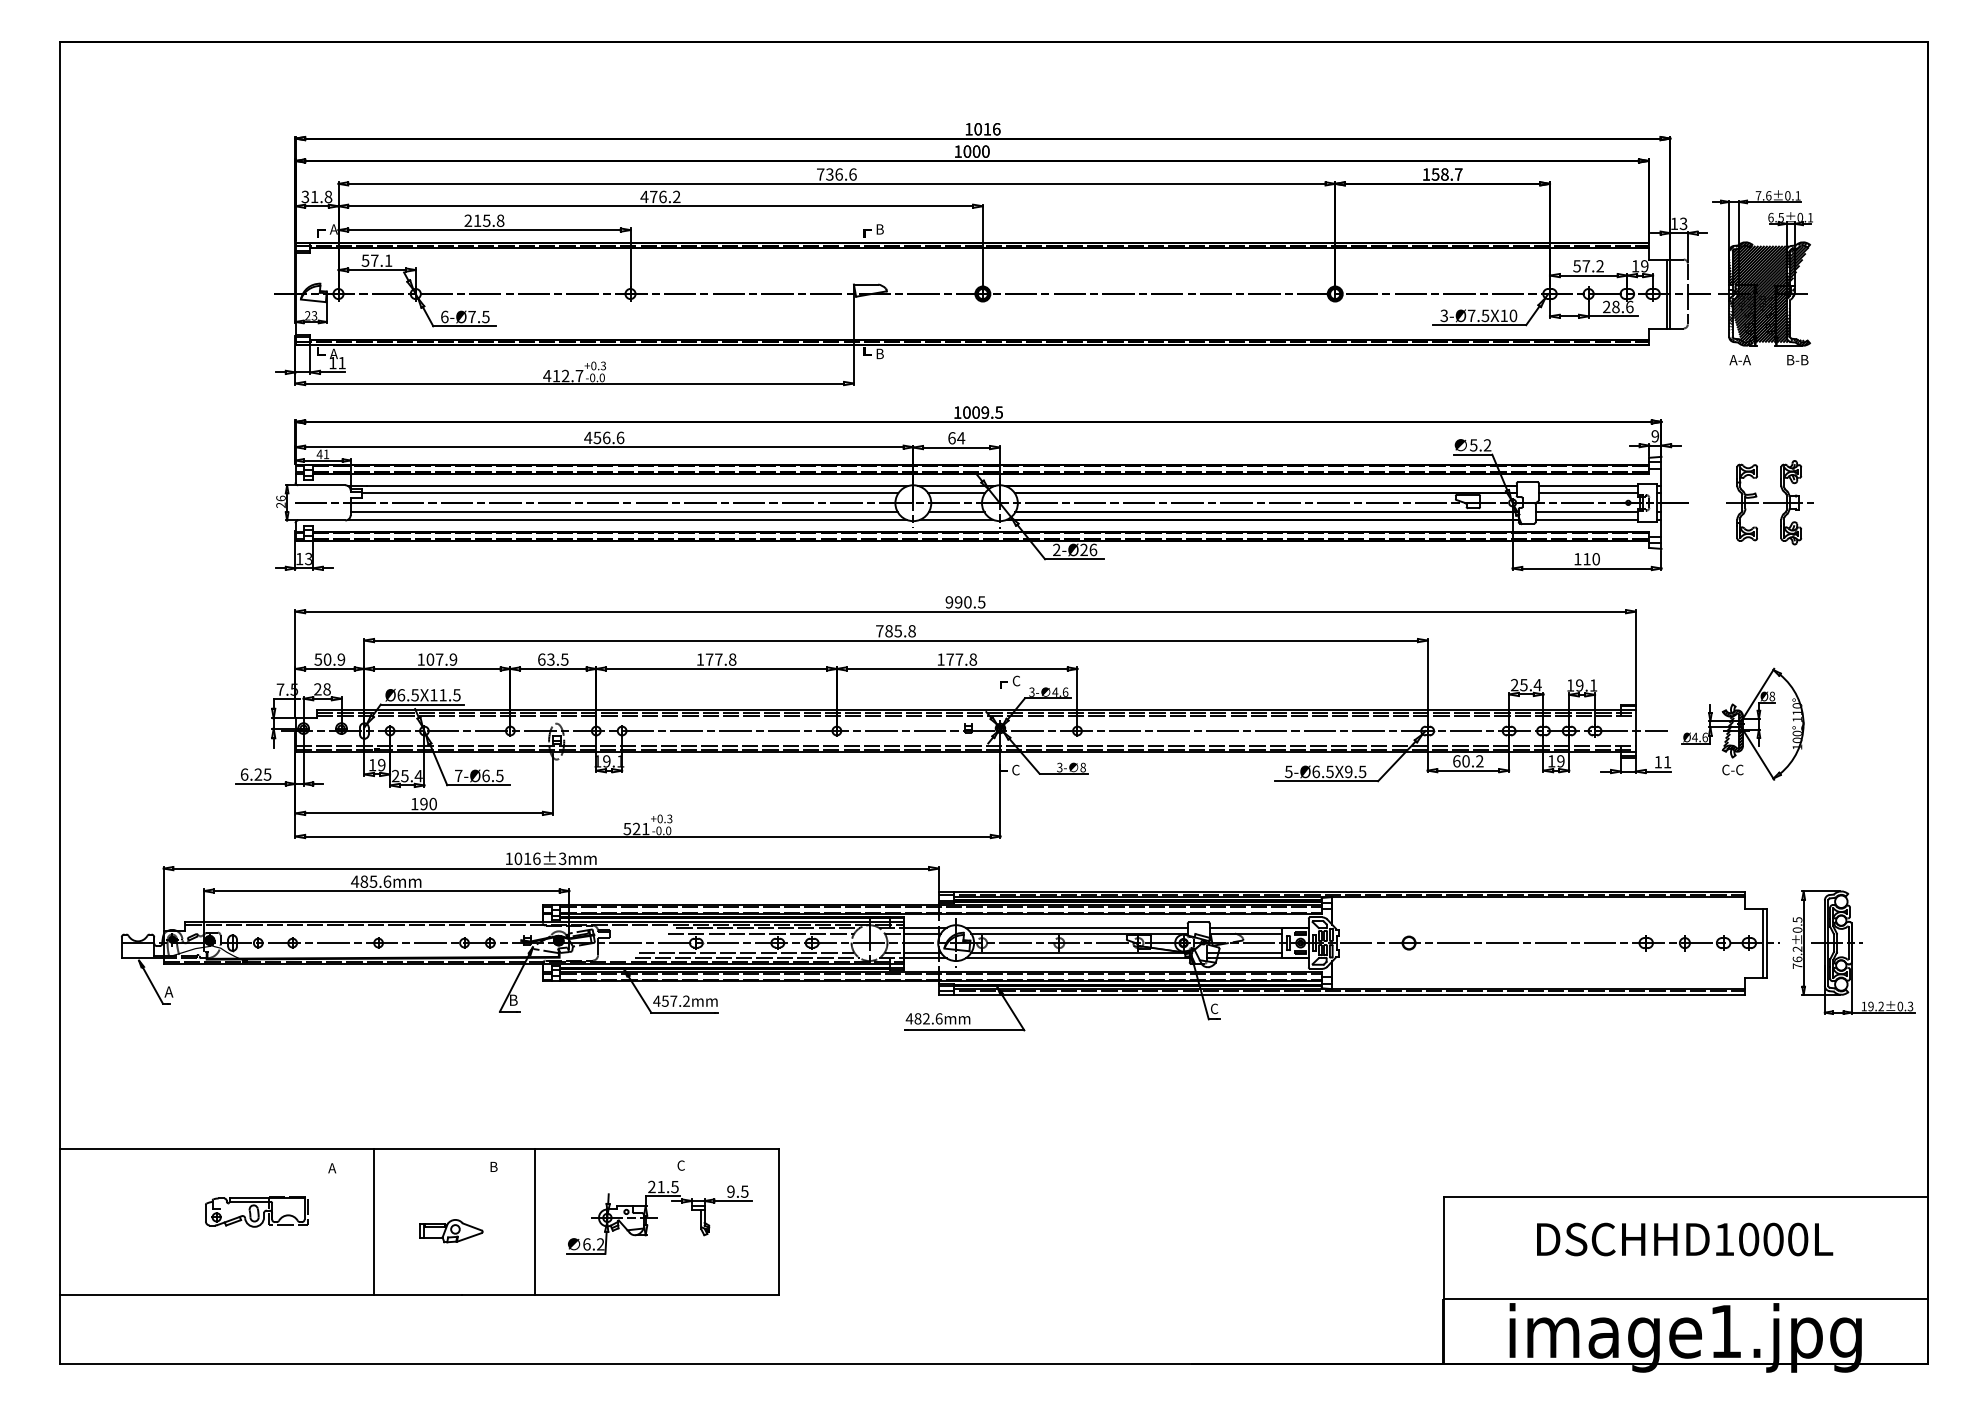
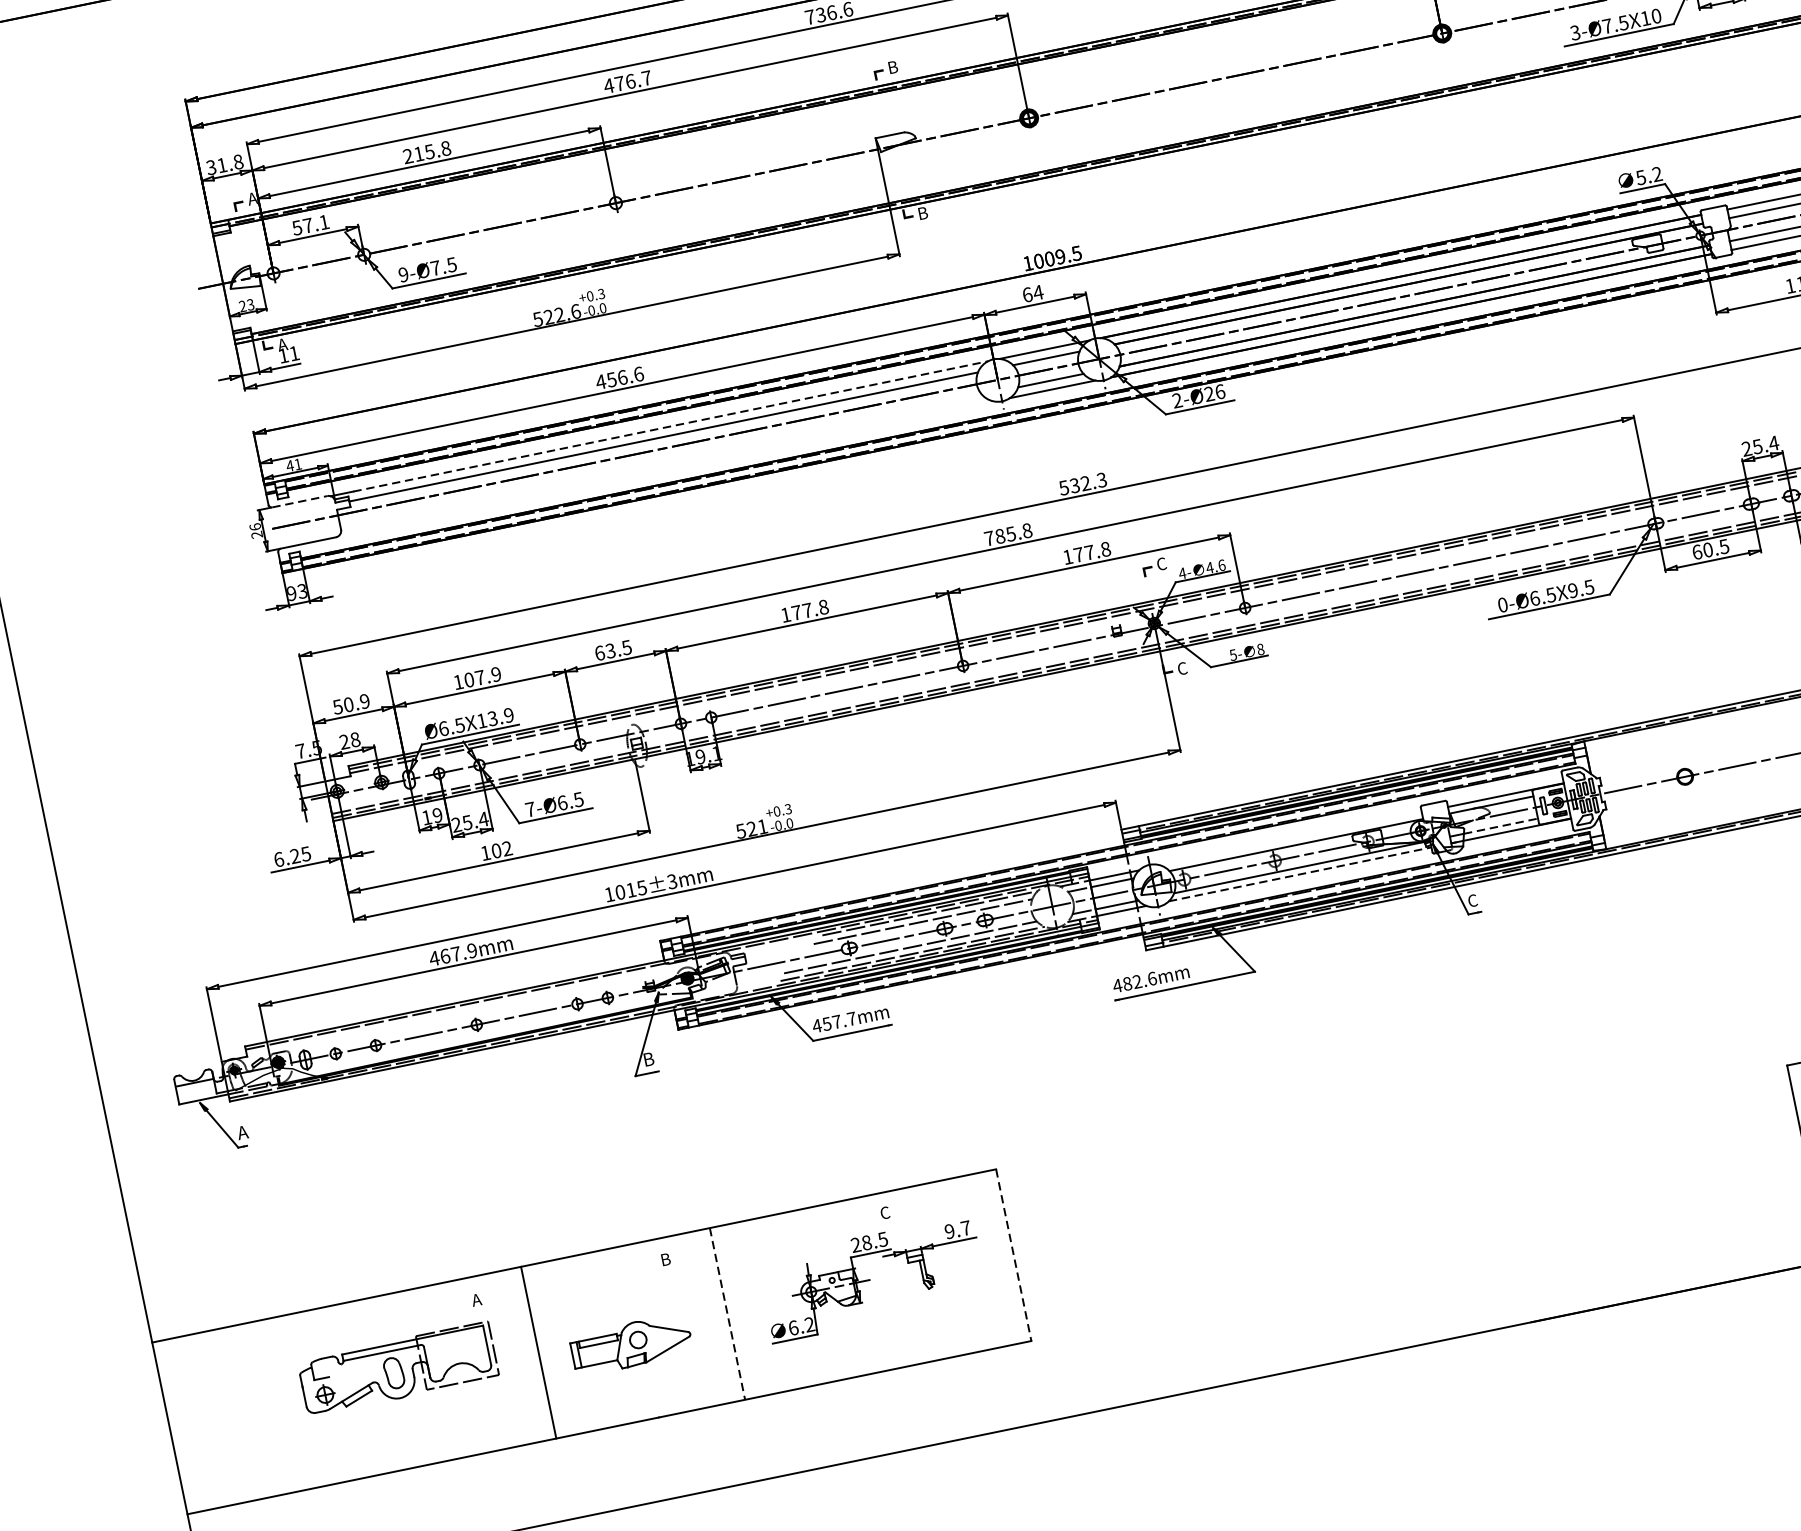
text: (676, 196) -> (646, 77), 476.2 -> 476.7
text: (444, 316) -> (403, 274), 6-Ø7.5 -> 9-Ø7.5
text: (563, 375) -> (556, 314), 412.7 -> 522.6
line: (321, 485) -> (299, 502), solid -> dashed
line: (637, 485) -> (670, 425), solid -> dashed
line: (623, 512) -> (660, 461), removed
line: (626, 519) -> (665, 468), removed
text: (299, 558) -> (291, 592), 13 -> 93
text: (965, 602) -> (1082, 484), 990.5 -> 532.3
text: (1031, 691) -> (1181, 572), 3- -> 4-
text: (449, 695) -> (500, 717), Ø6.5X11.5 -> Ø6.5X13.9
text: (1479, 761) -> (1723, 546), 60.2 -> 60.5
text: (1059, 765) -> (1232, 652), 3- -> 5-
text: (1288, 771) -> (1502, 604), 5-Ø6.5X9.5 -> 0-Ø6.5X9.5
text: (428, 804) -> (501, 850), 190 -> 102
text: (536, 858) -> (641, 887), 1016 -> 1015
text: (375, 881) -> (458, 953), 485.6mm -> 467.9mm
line: (1076, 927) -> (1291, 838), removed
line: (1250, 952) -> (1501, 826), solid -> dashed
line: (1077, 958) -> (1299, 874), solid -> dashed
text: (686, 1000) -> (851, 1018), 457.2mm -> 457.7mm
text: (660, 1186) -> (865, 1242), 21.5 -> 28.5
text: (744, 1191) -> (965, 1228), 9.5 -> 9.7
part: (256, 1211) -> (398, 1368), size x1.6
line: (535, 1222) -> (728, 1314), solid -> dashed
line: (779, 1222) -> (1014, 1255), solid -> dashed
part: (451, 1231) -> (631, 1345), size x1.6

